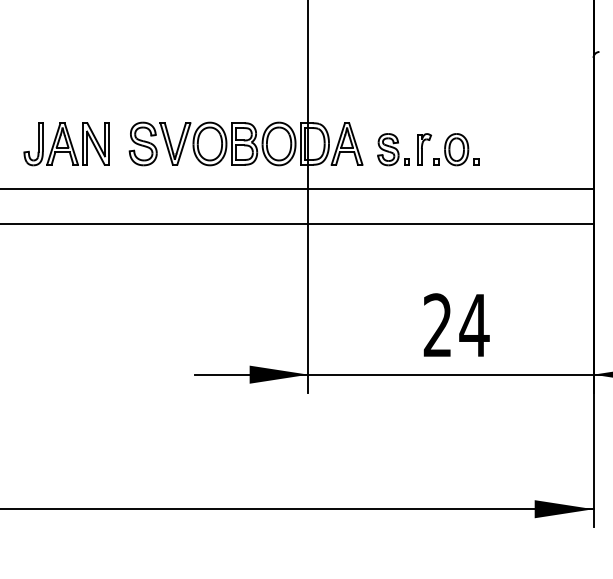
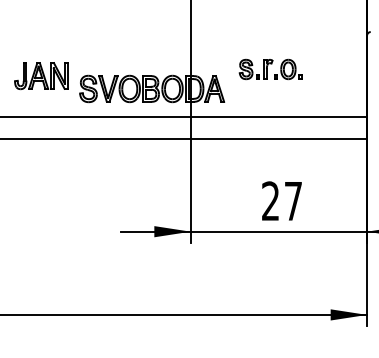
part: (67, 144) -> (41, 76), moved
part: (427, 149) -> (270, 69), moved
text: (474, 325) -> (293, 201), 24 -> 27

